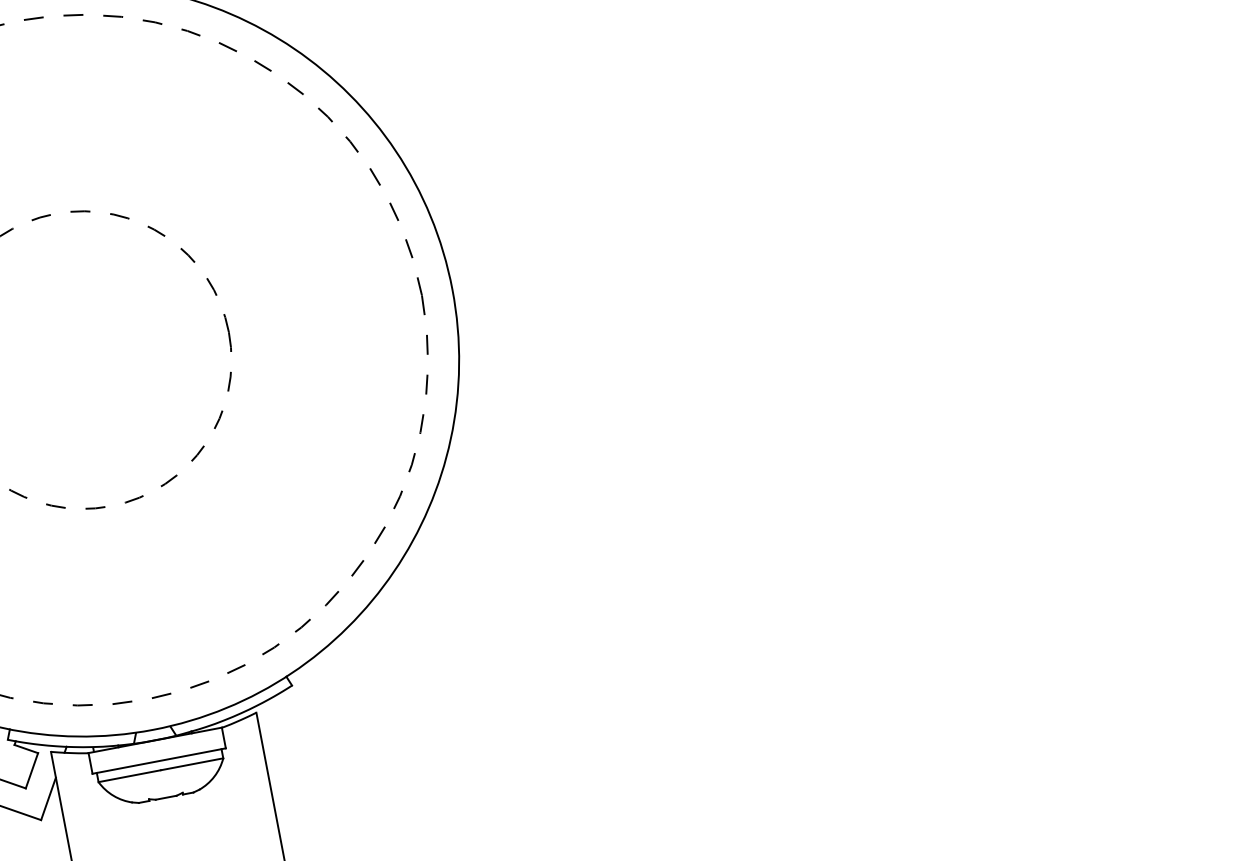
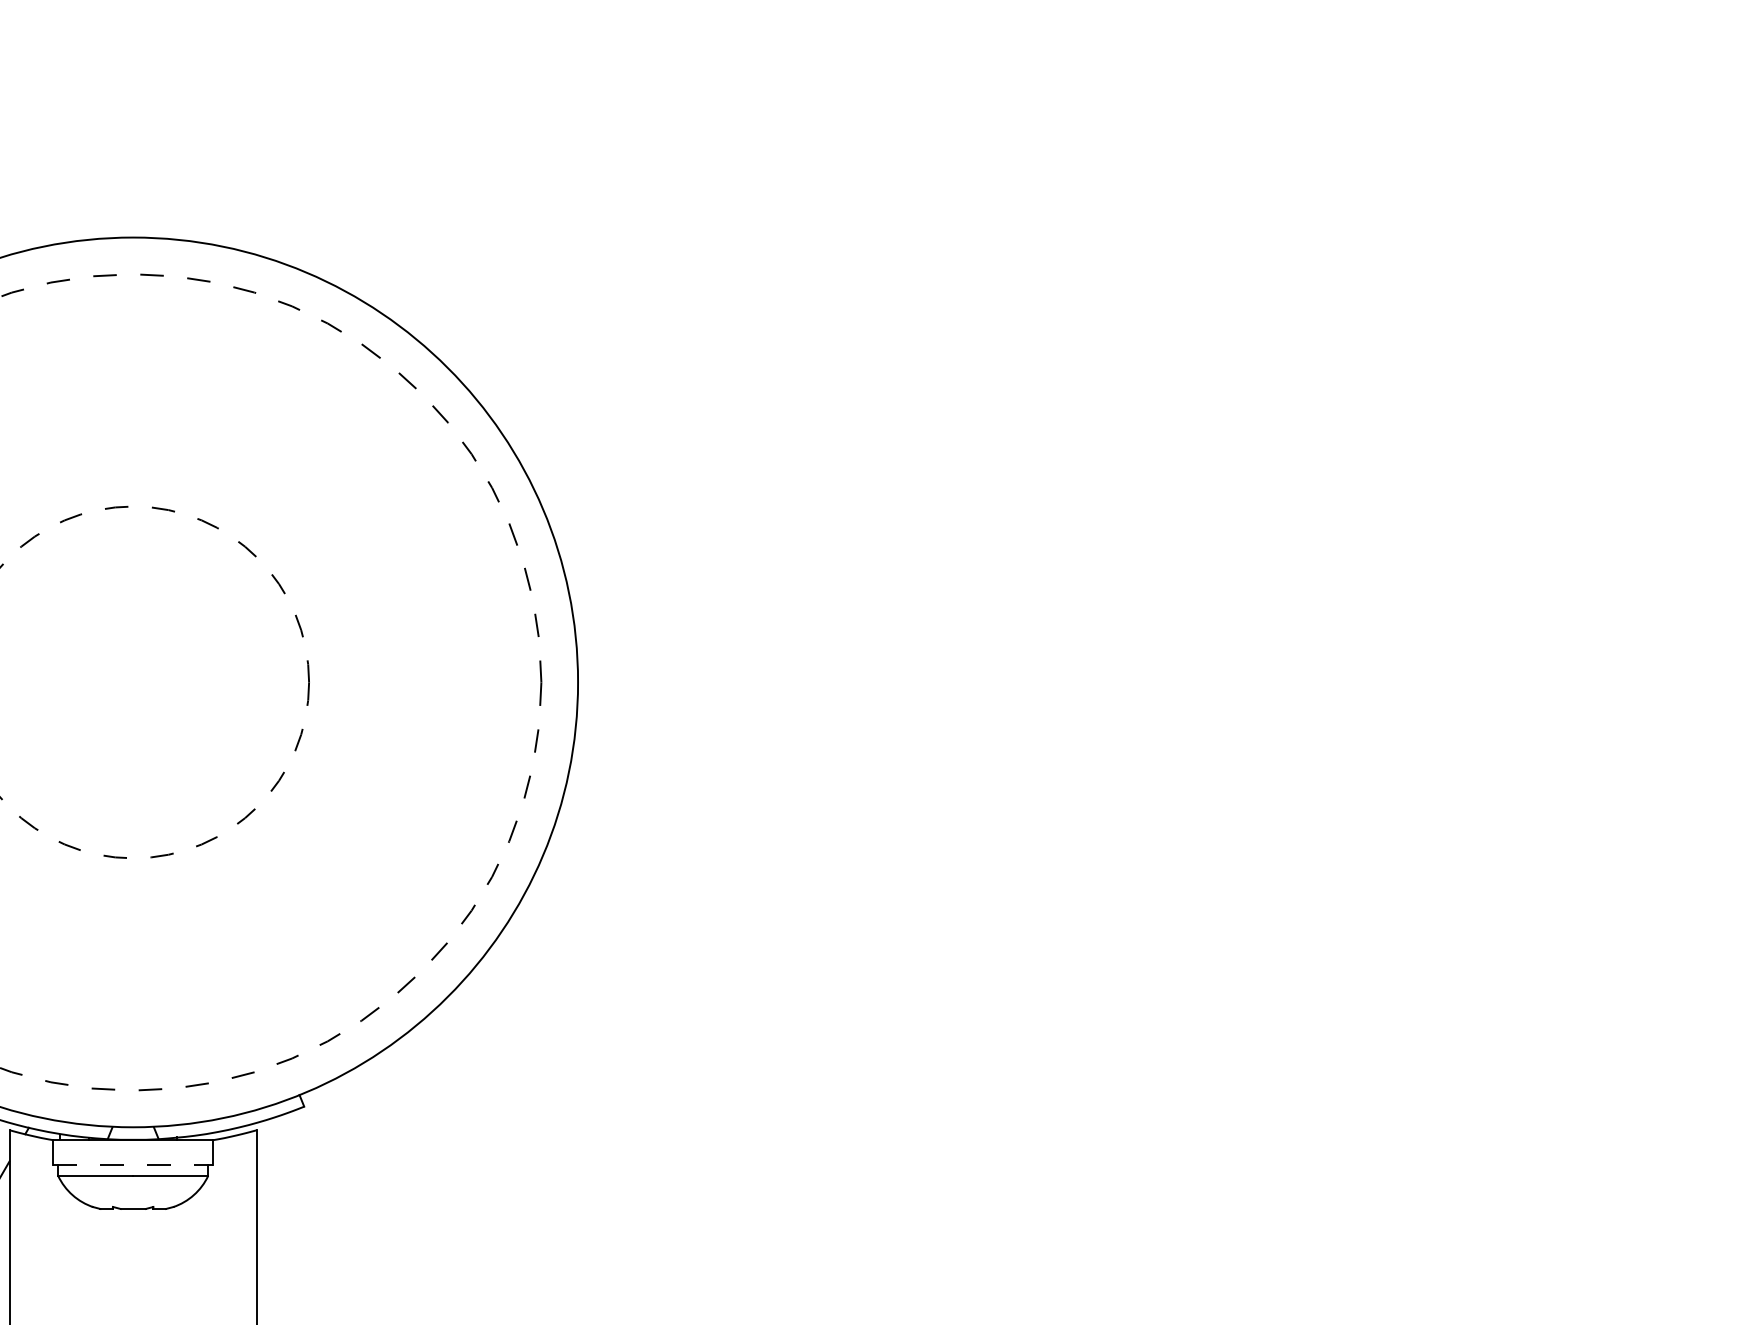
line: (159, 760) -> (133, 1164), solid -> dashed

